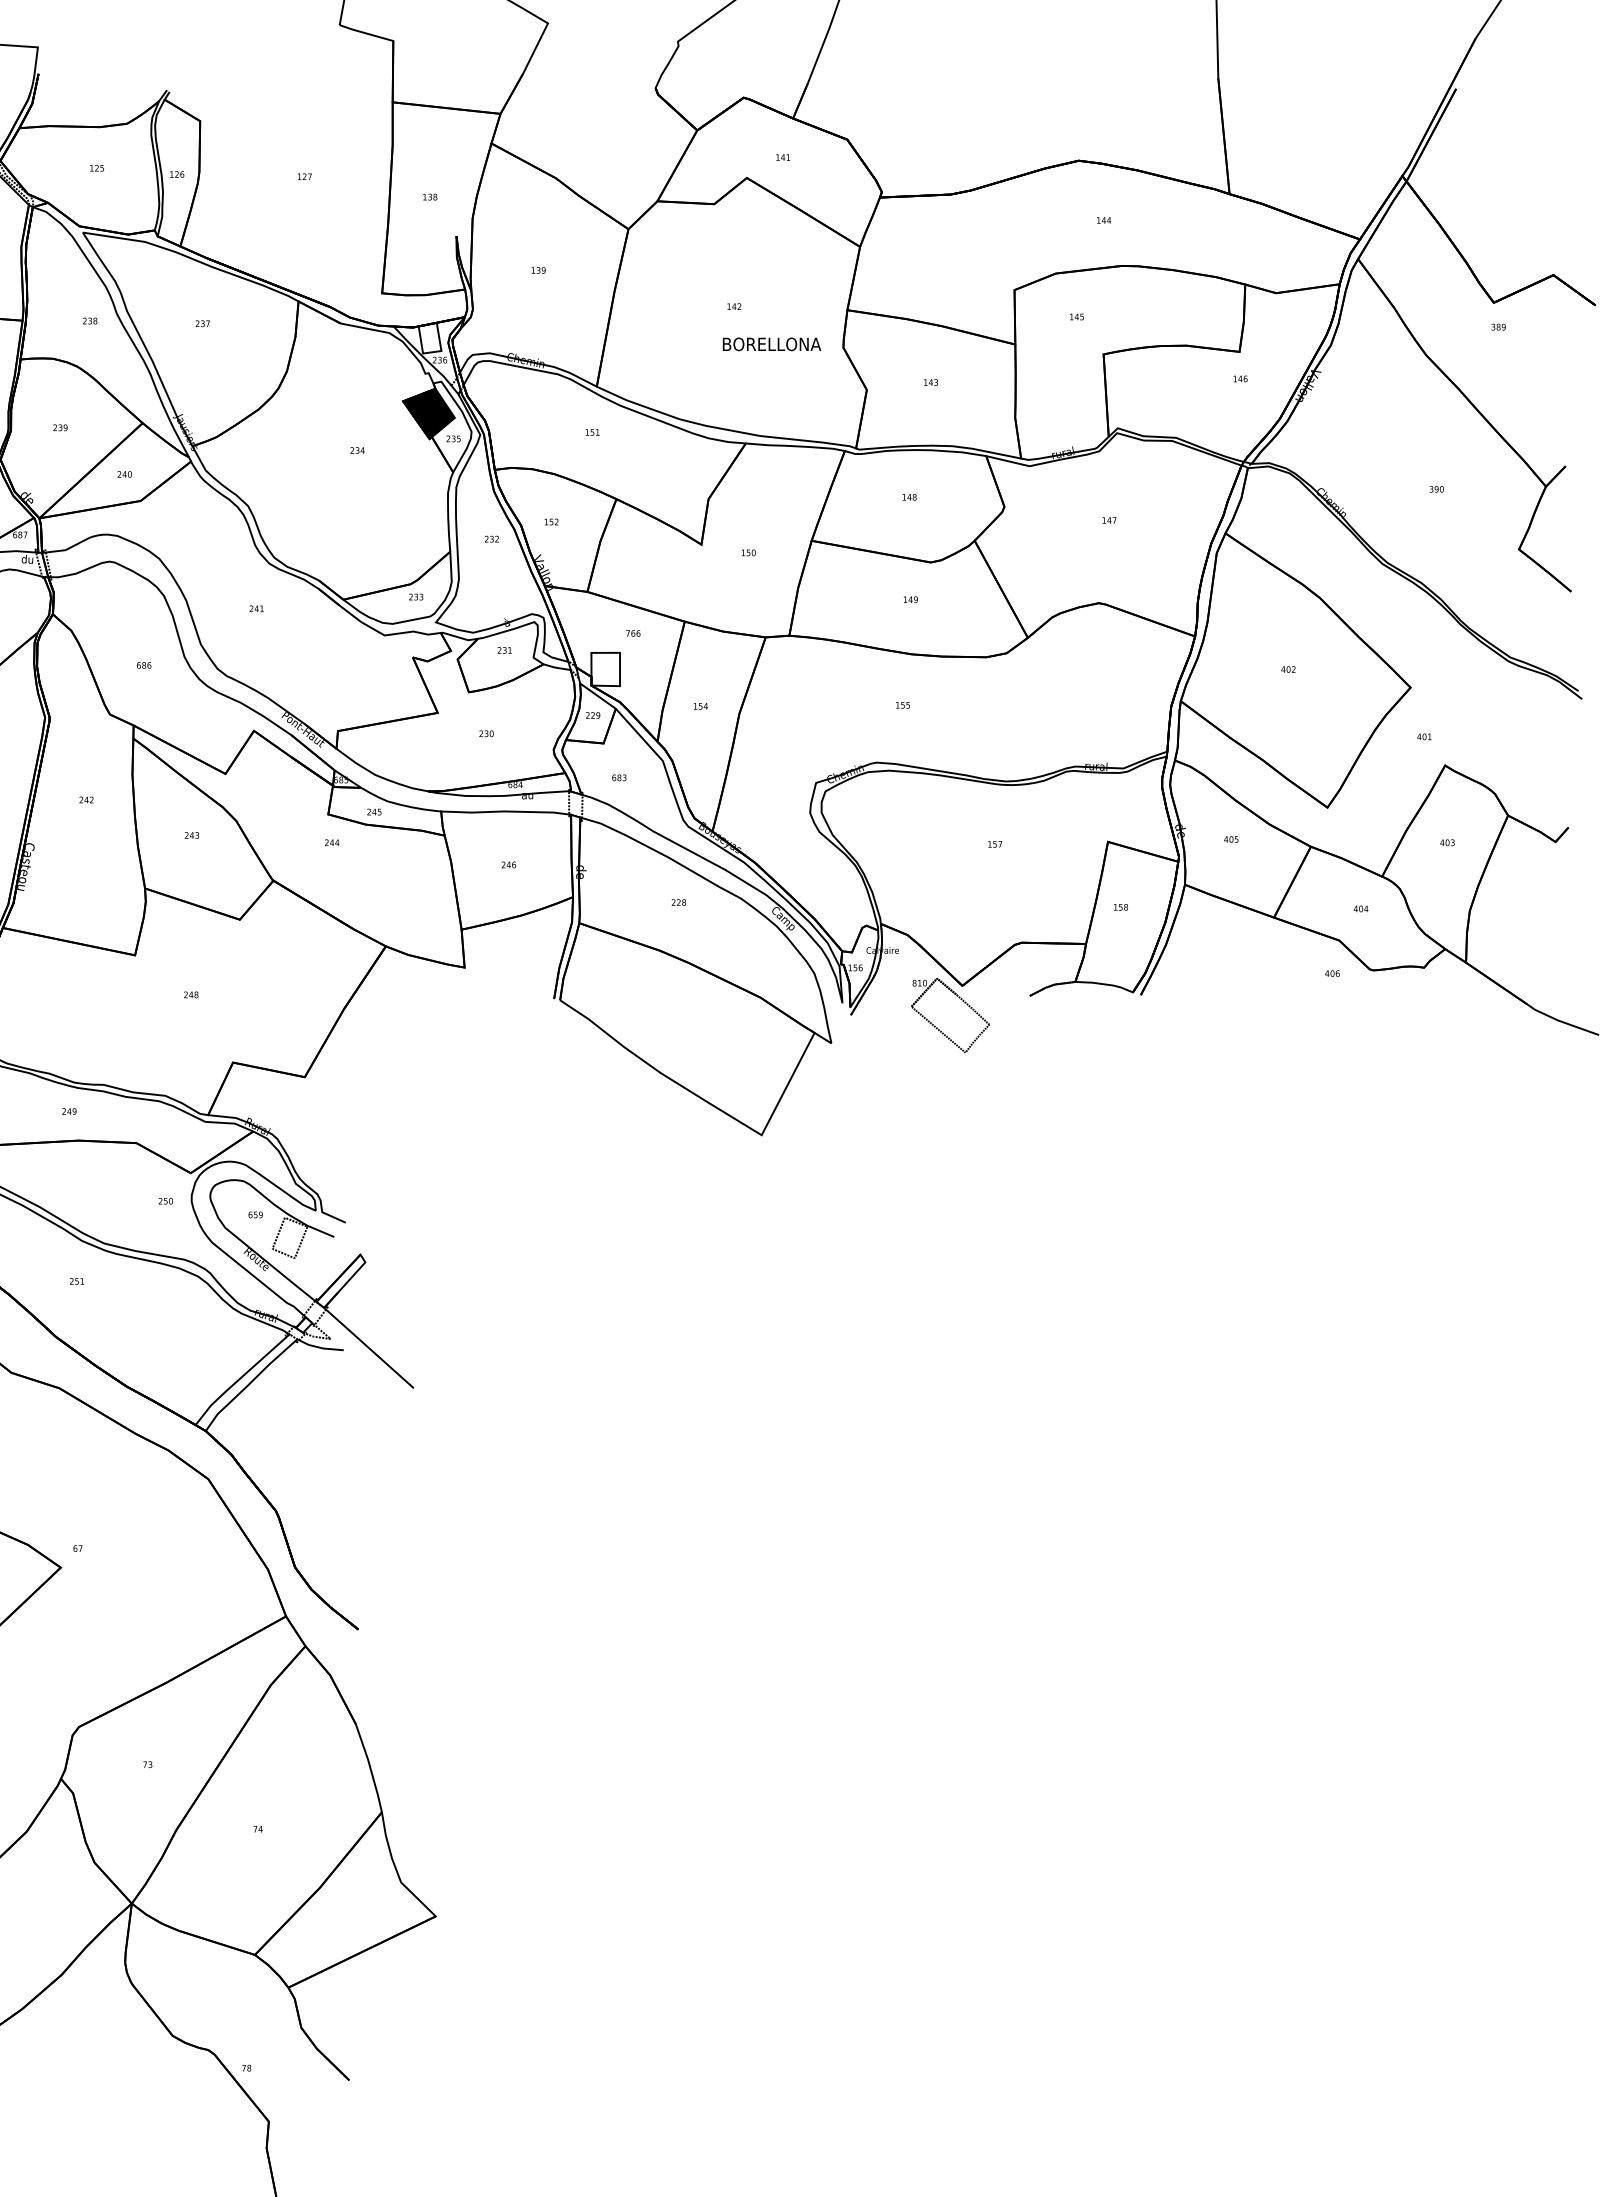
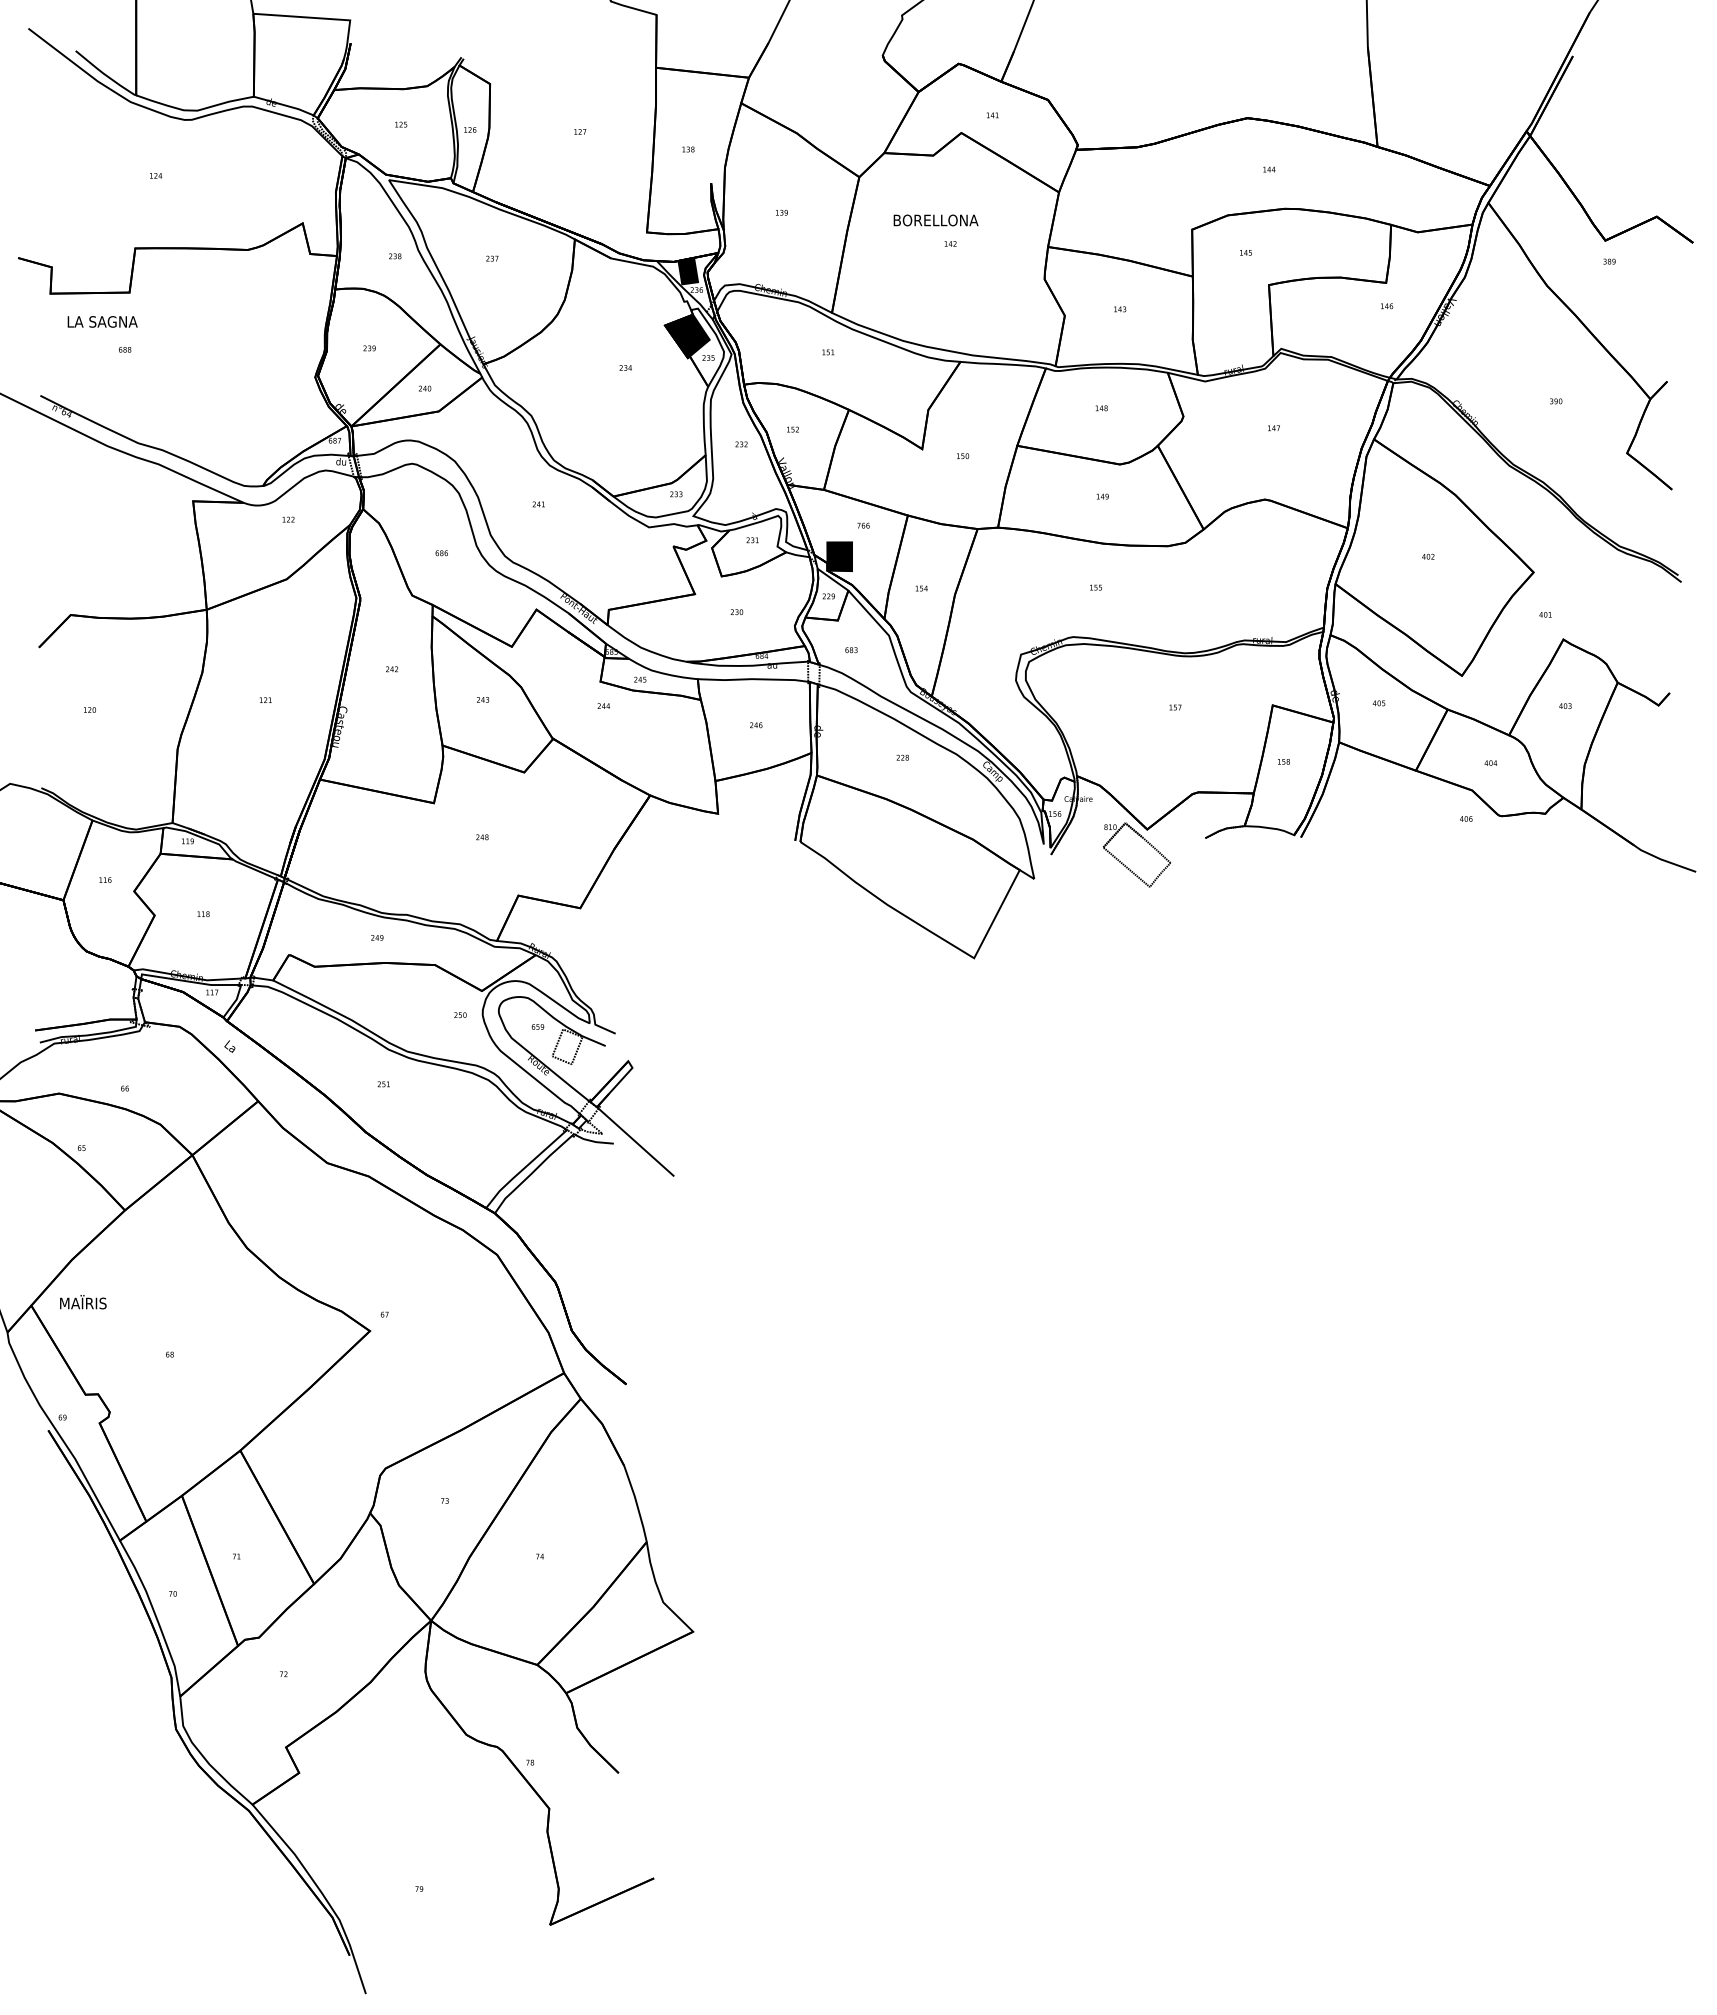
fill: (430, 337) -> (688, 270), added
text: (771, 344) -> (935, 220), moved
fill: (605, 669) -> (839, 556), added

